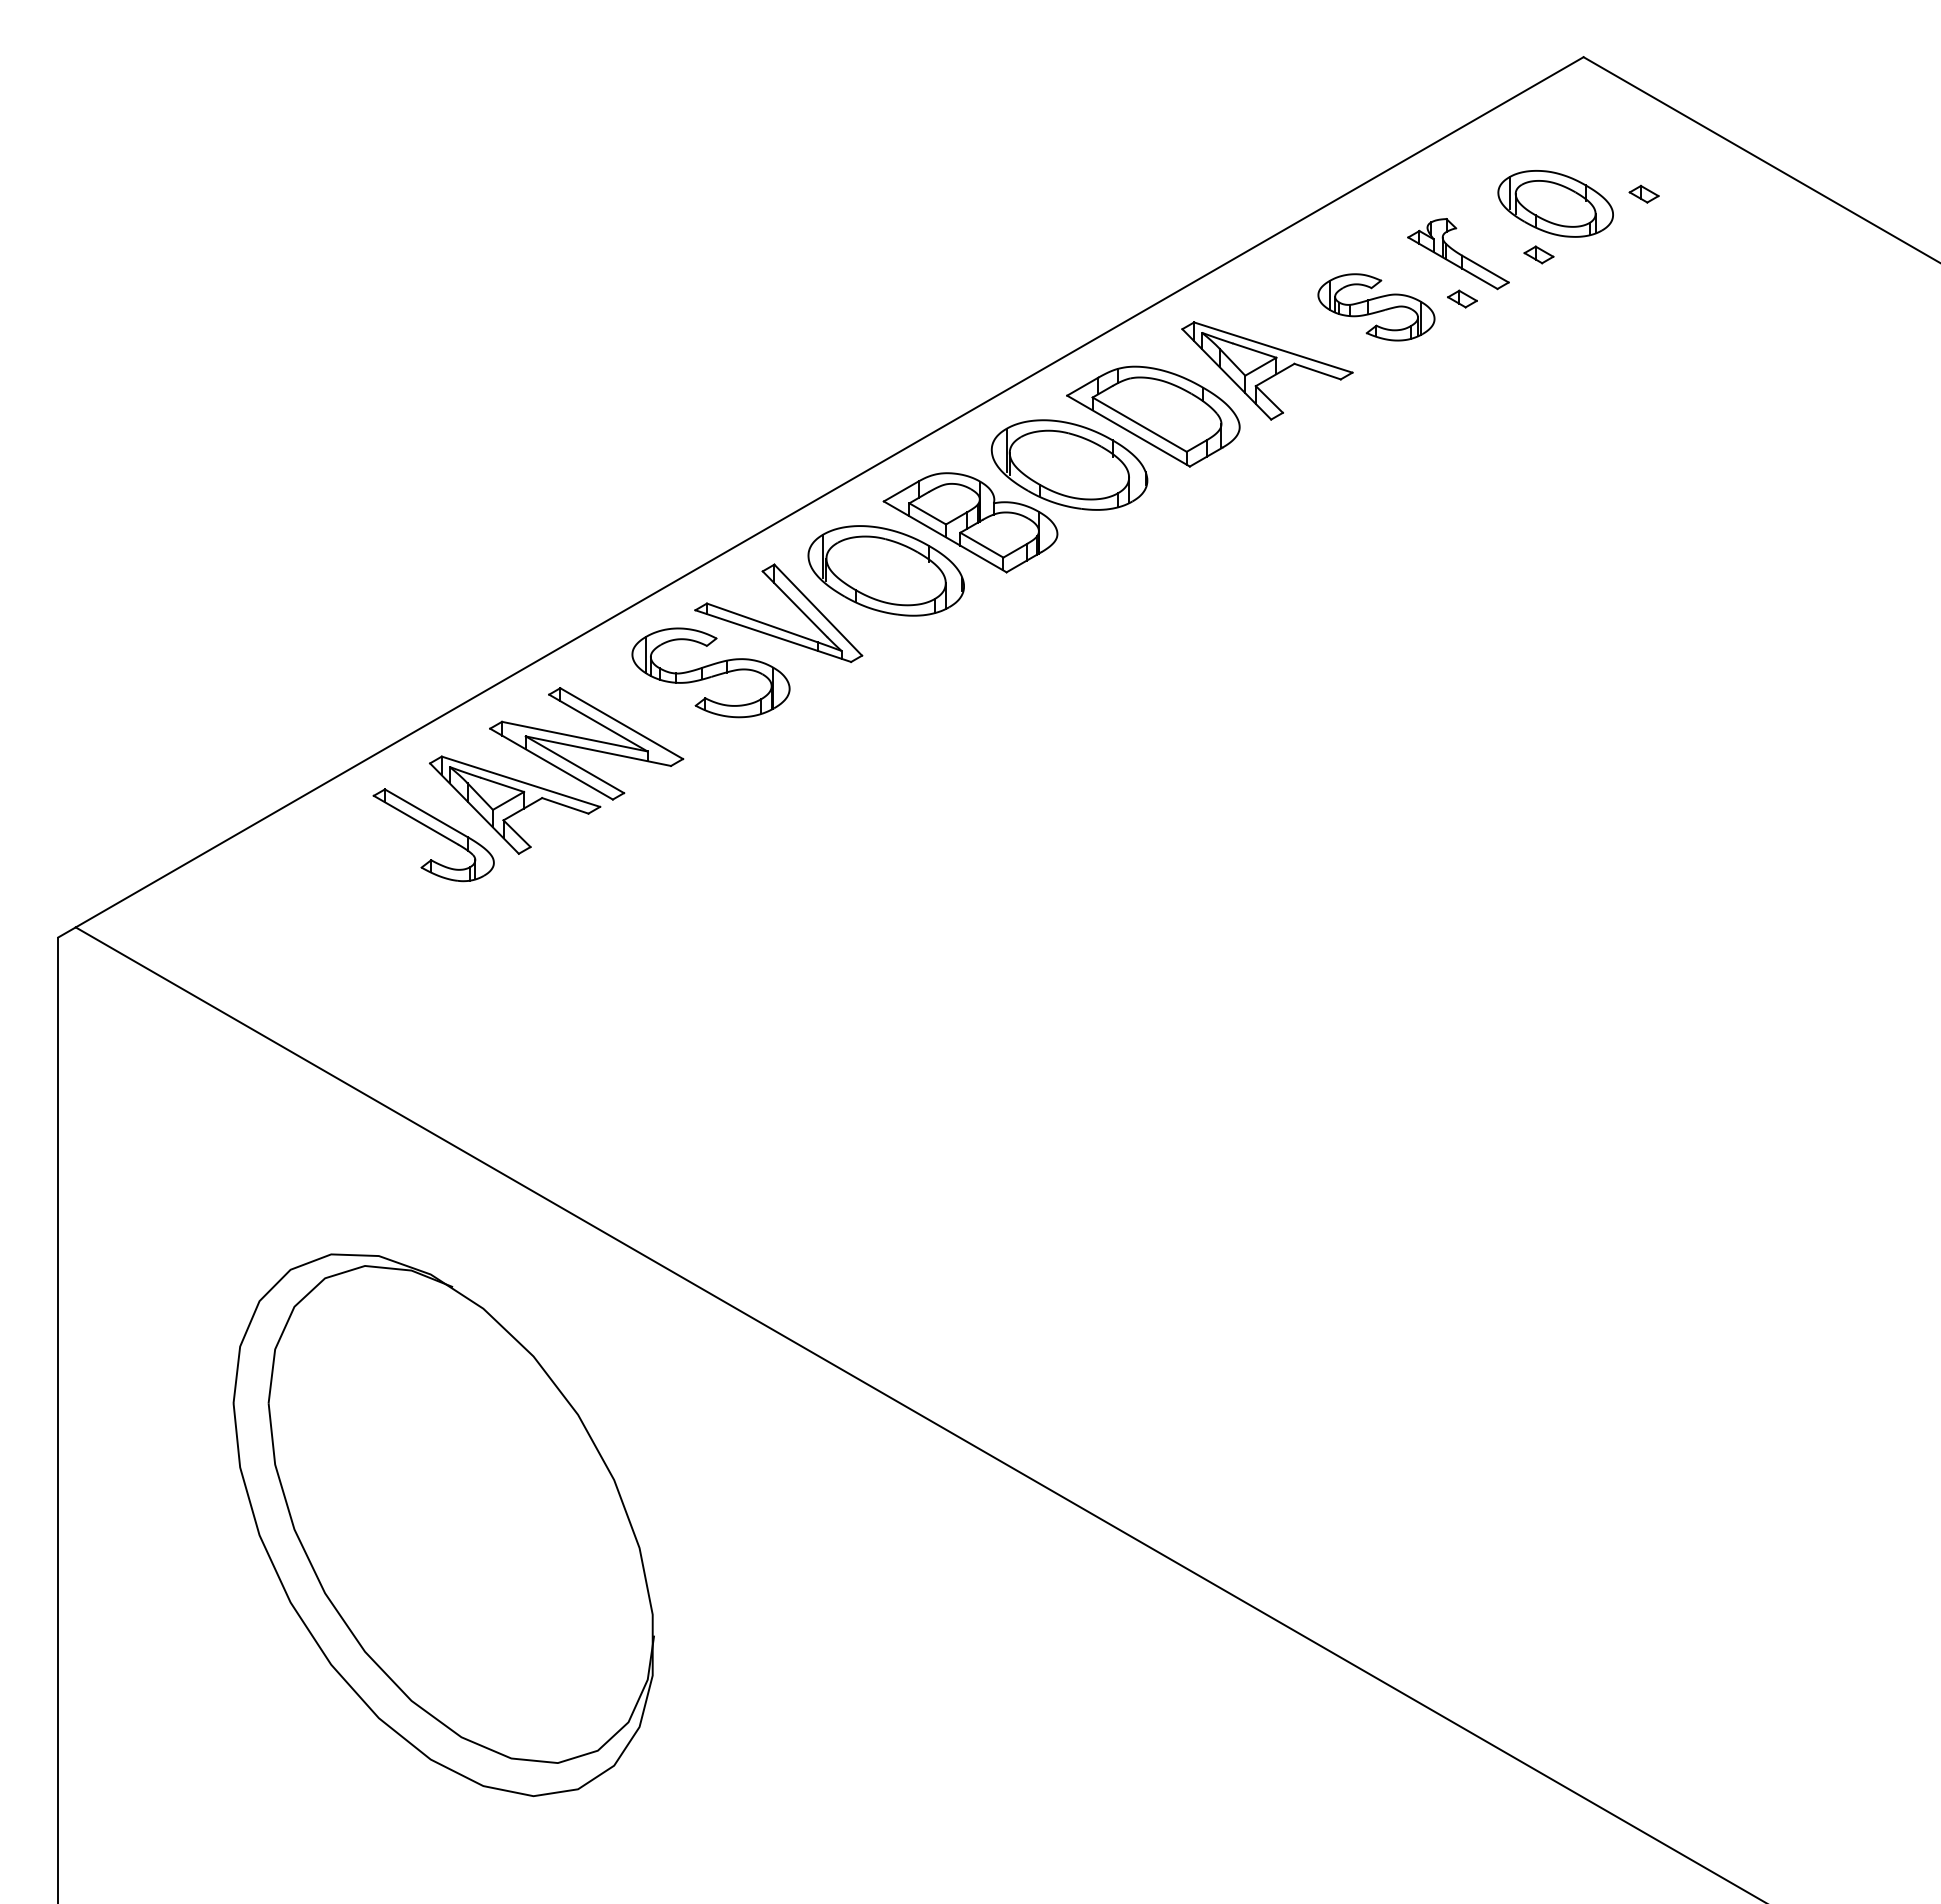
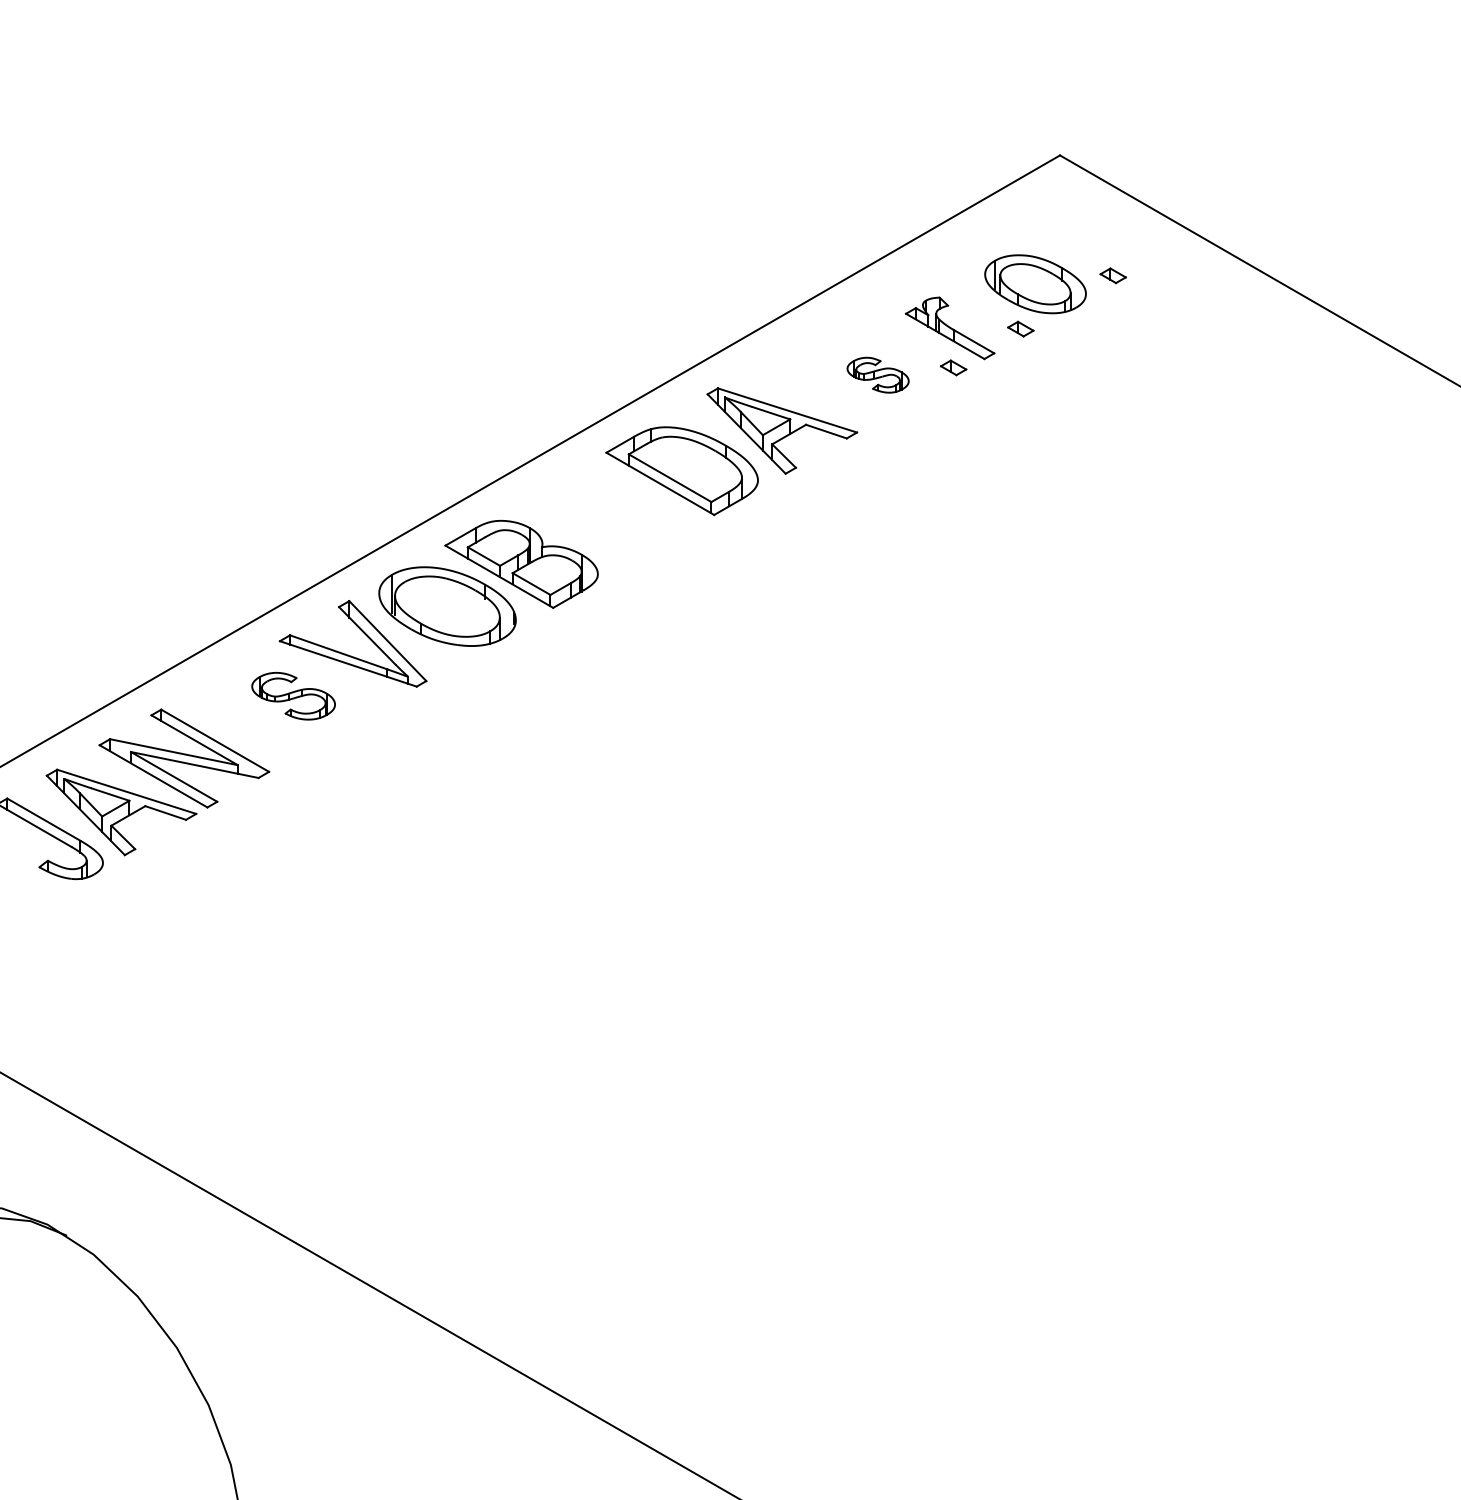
part: (1376, 307) -> (878, 375), size x0.6
part: (1069, 464) -> (608, 513), removed
part: (710, 672) -> (293, 695), size x0.6

